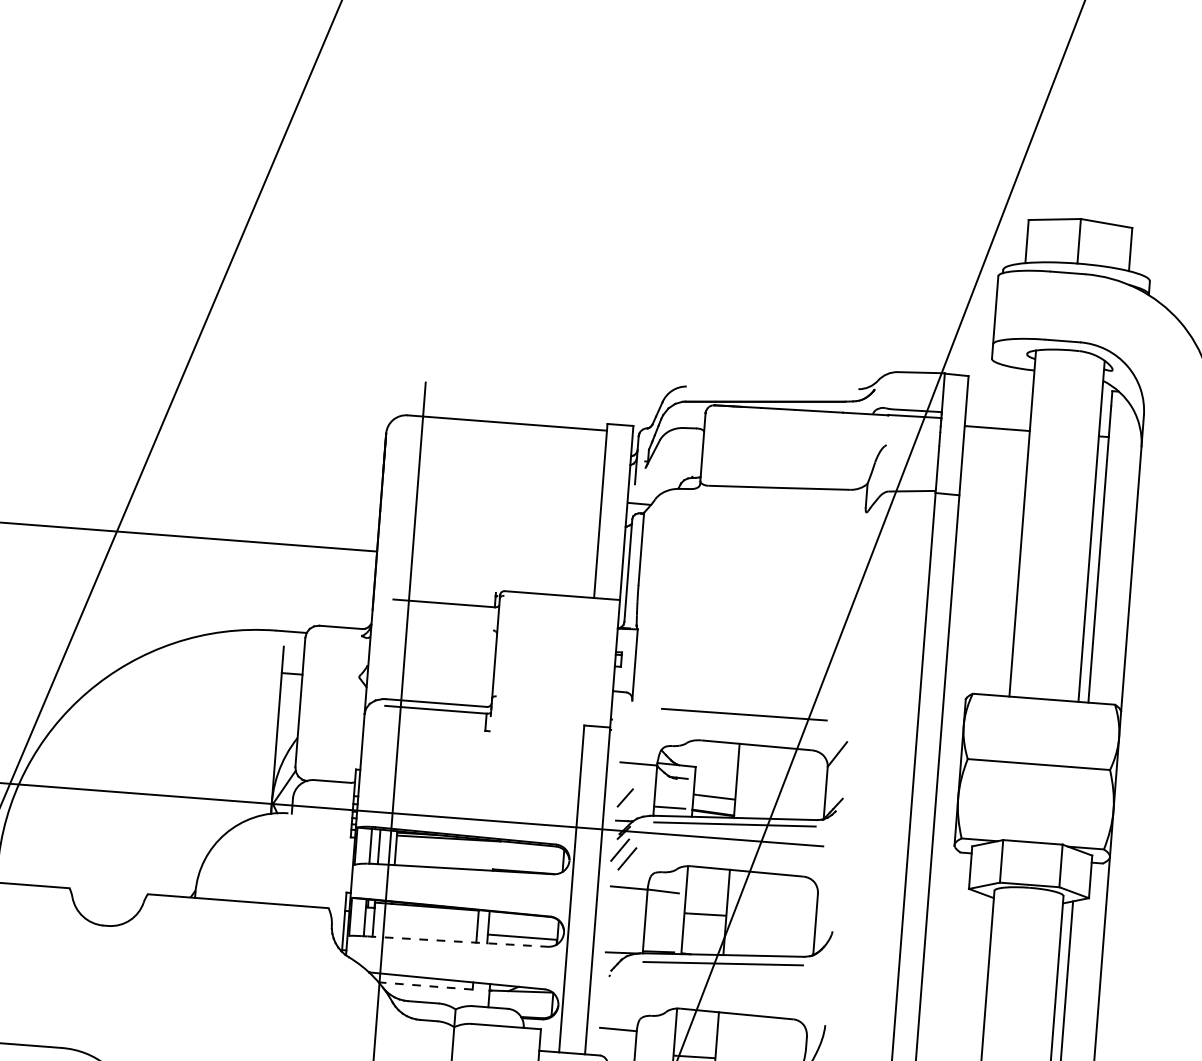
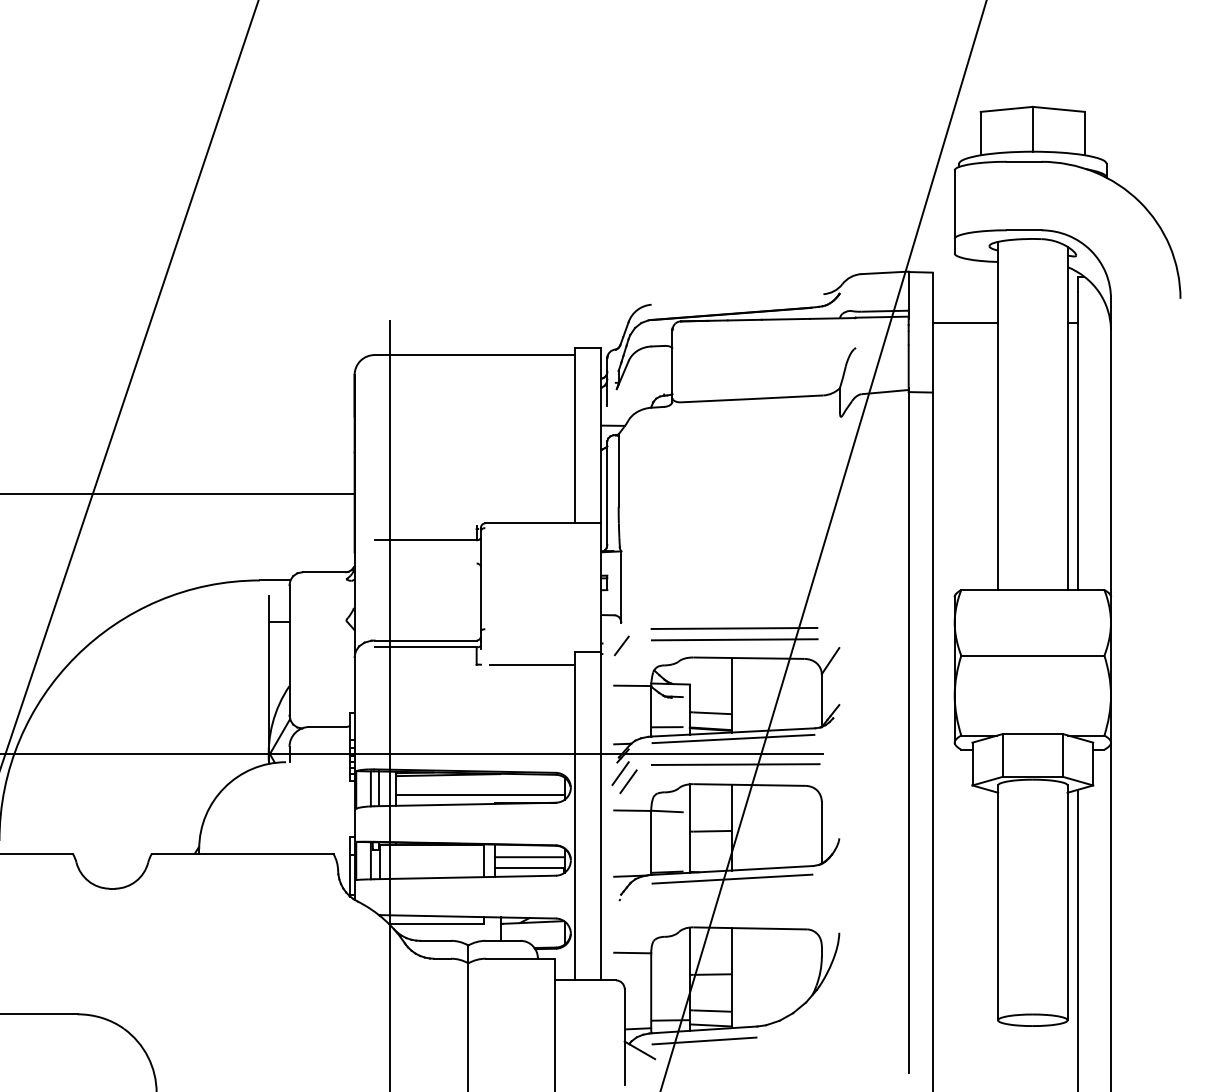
line: (743, 725) -> (734, 639), added
line: (540, 735) -> (532, 664), added
line: (625, 797) -> (621, 645), moved
line: (735, 849) -> (735, 764), added
line: (479, 860) -> (480, 794), added
line: (523, 926) -> (529, 857), added
line: (457, 941) -> (465, 877), dashed -> solid
line: (425, 986) -> (436, 924), dashed -> solid

